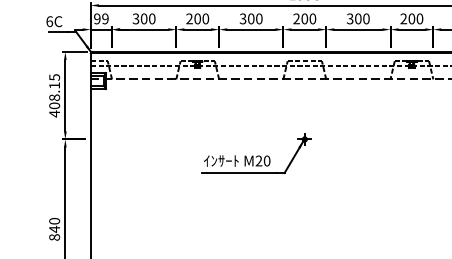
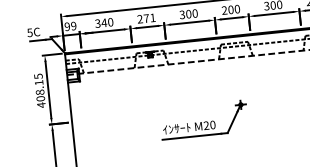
text: (143, 18) -> (103, 22), 300 -> 340
text: (201, 18) -> (149, 17), 200 -> 271
text: (49, 21) -> (29, 32), 6C -> 5C

